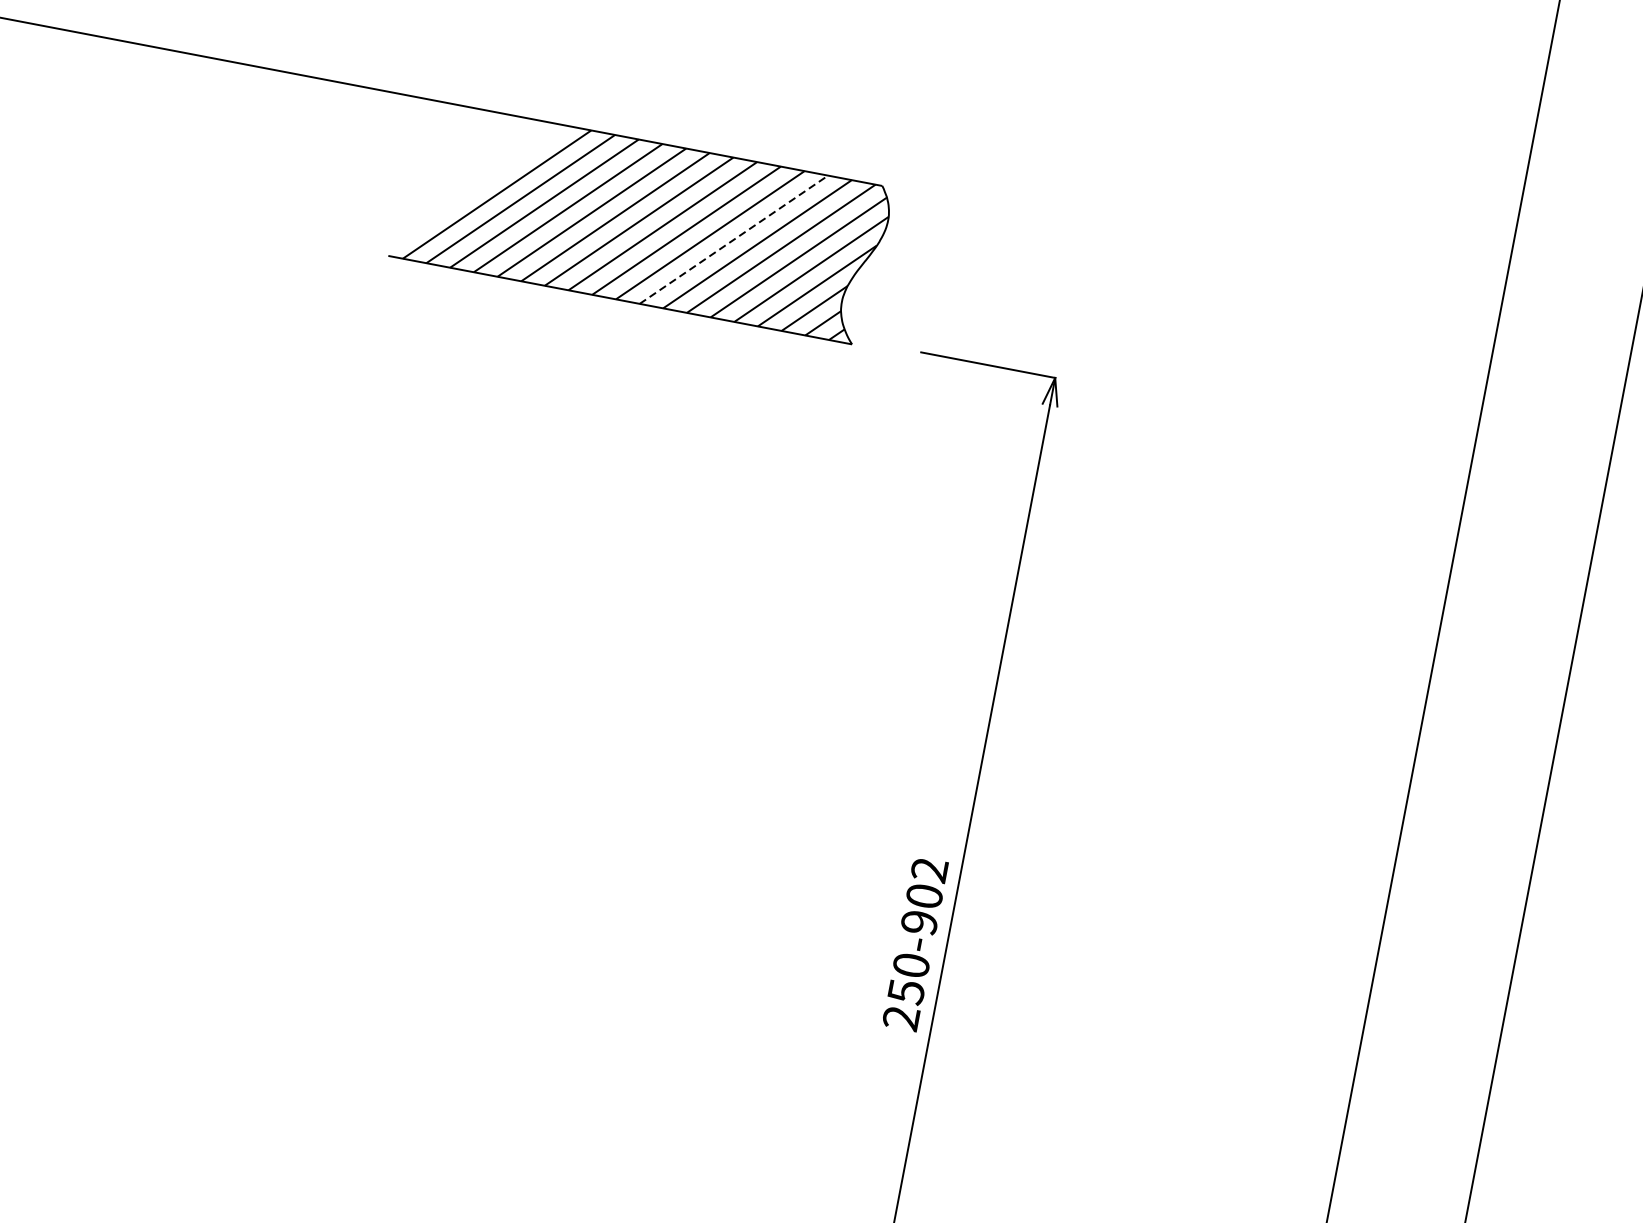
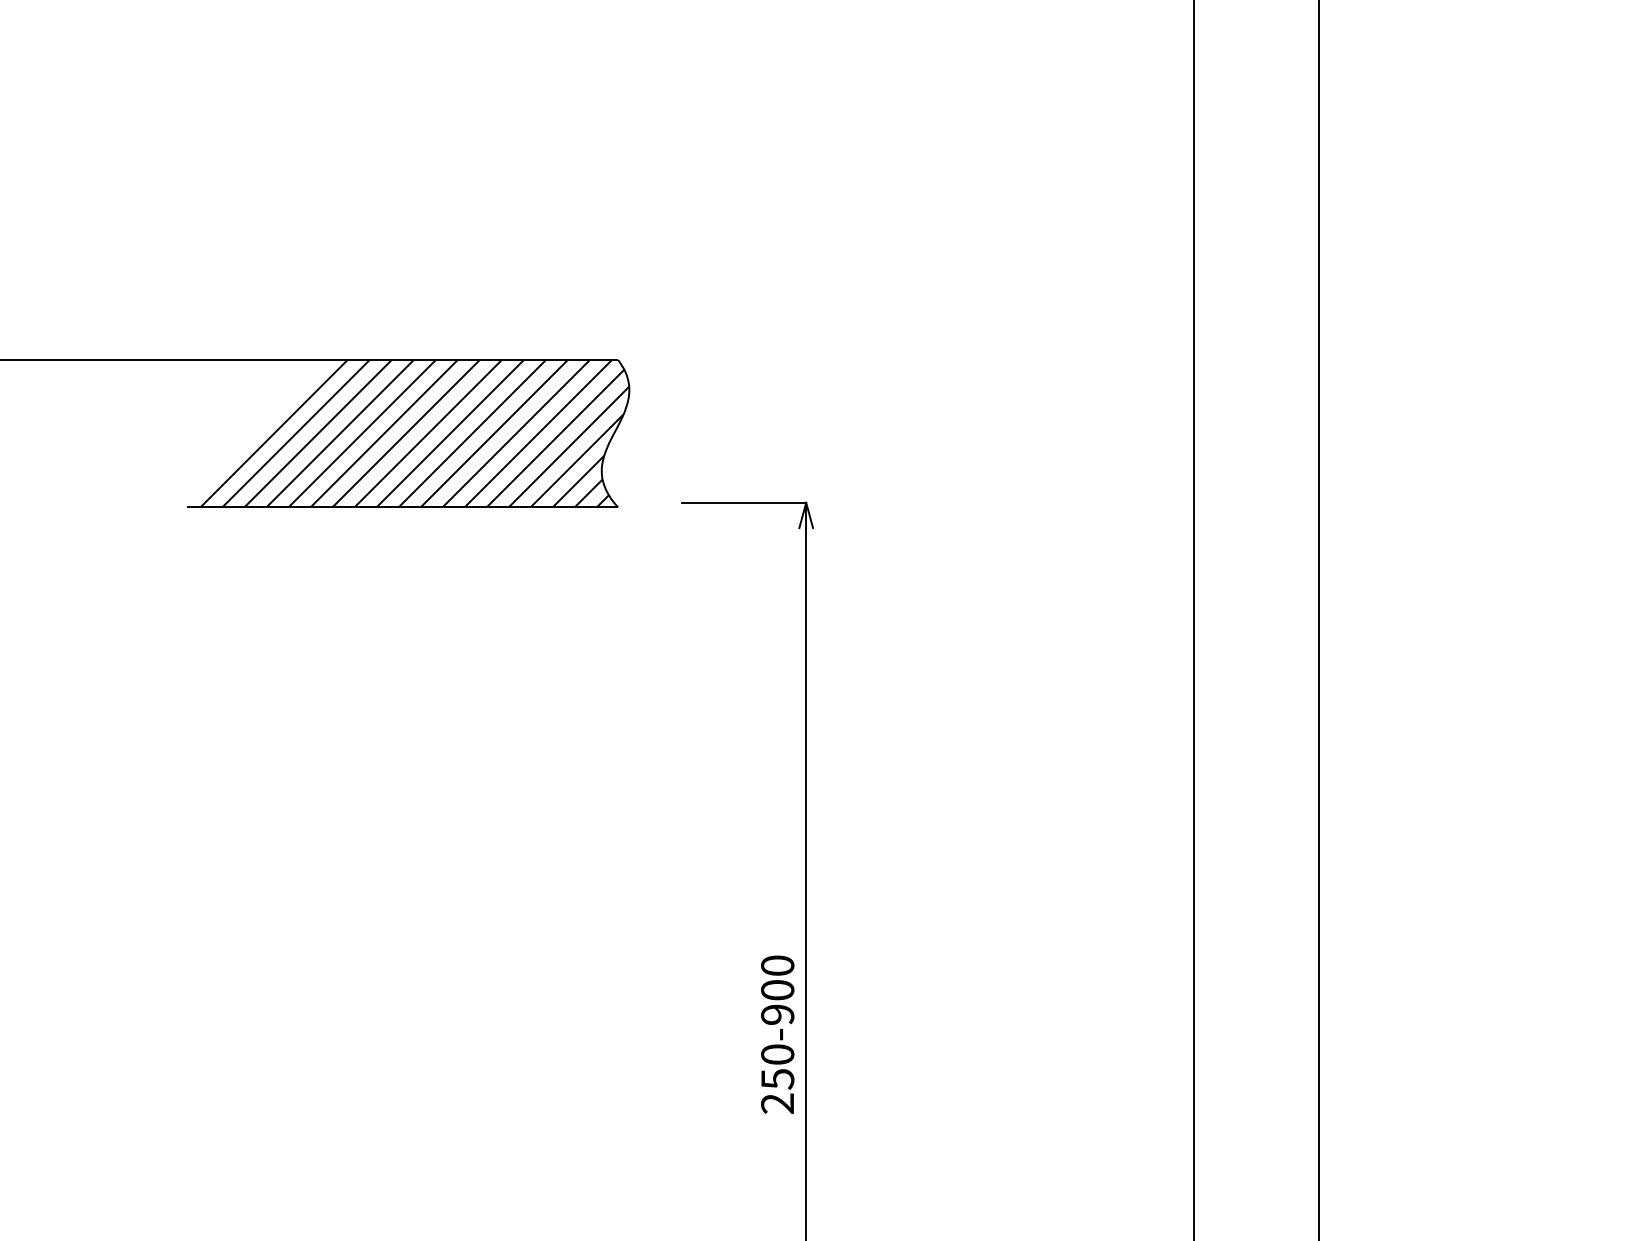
line: (734, 239) -> (494, 433), dashed -> solid
text: (929, 869) -> (777, 965), 250-902 -> 250-900

